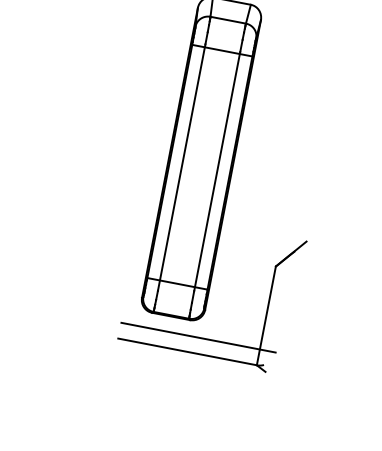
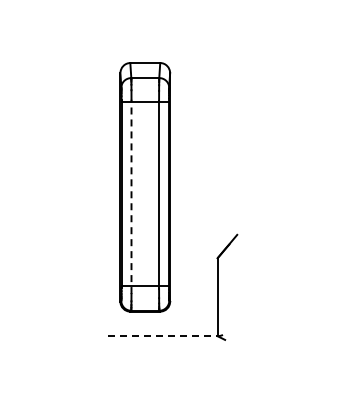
line: (181, 167) -> (131, 196), solid -> dashed
line: (197, 337) -> (168, 323), removed
line: (186, 352) -> (162, 336), solid -> dashed

